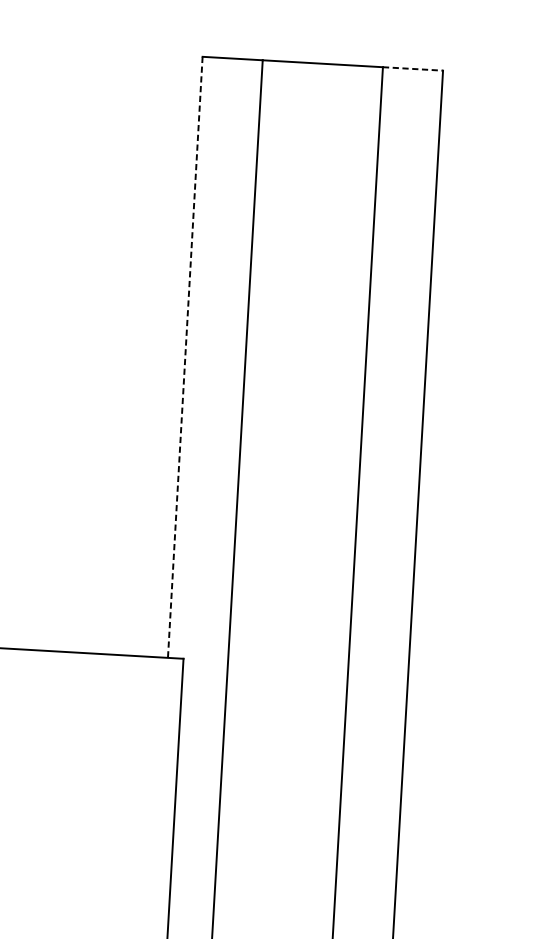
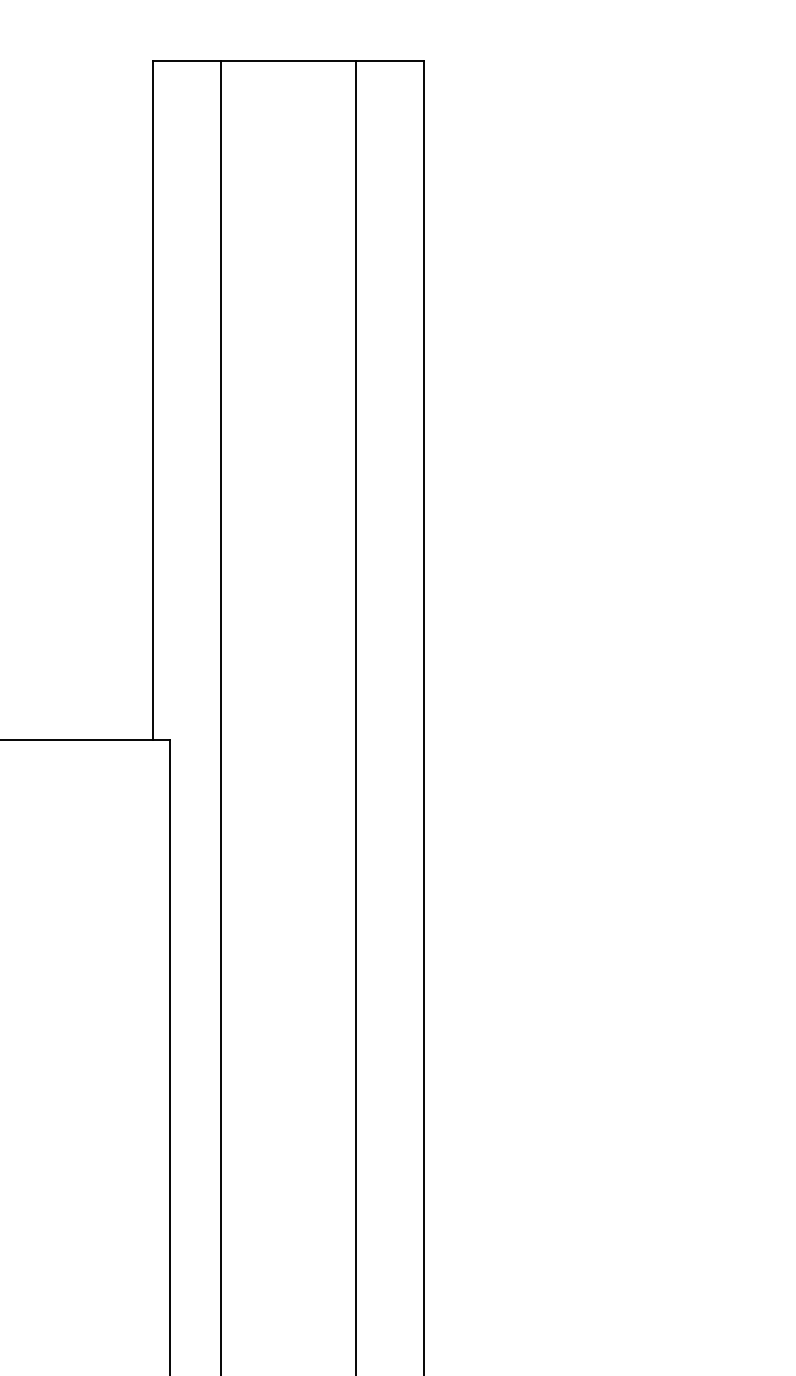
line: (413, 69) -> (390, 61), dashed -> solid
line: (185, 358) -> (152, 401), dashed -> solid

